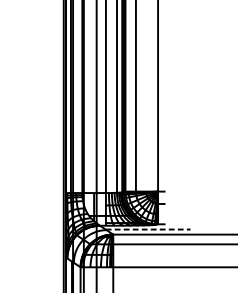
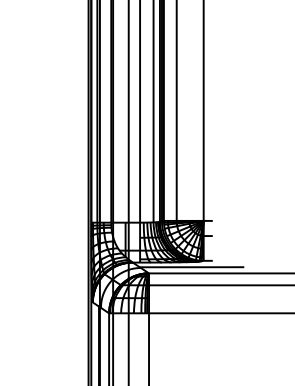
line: (148, 229) -> (191, 267), dashed -> solid

